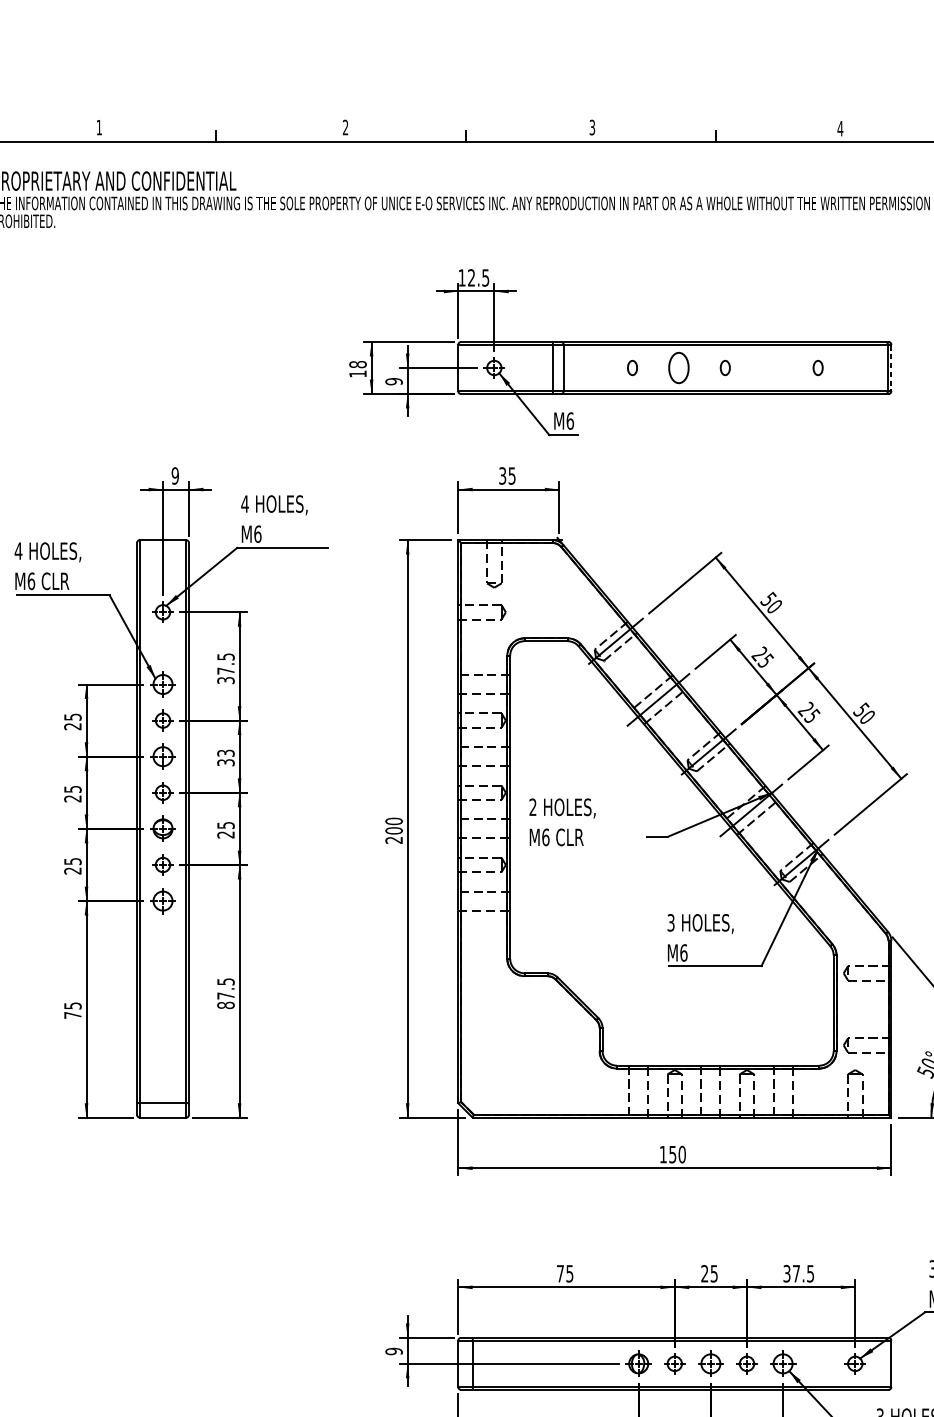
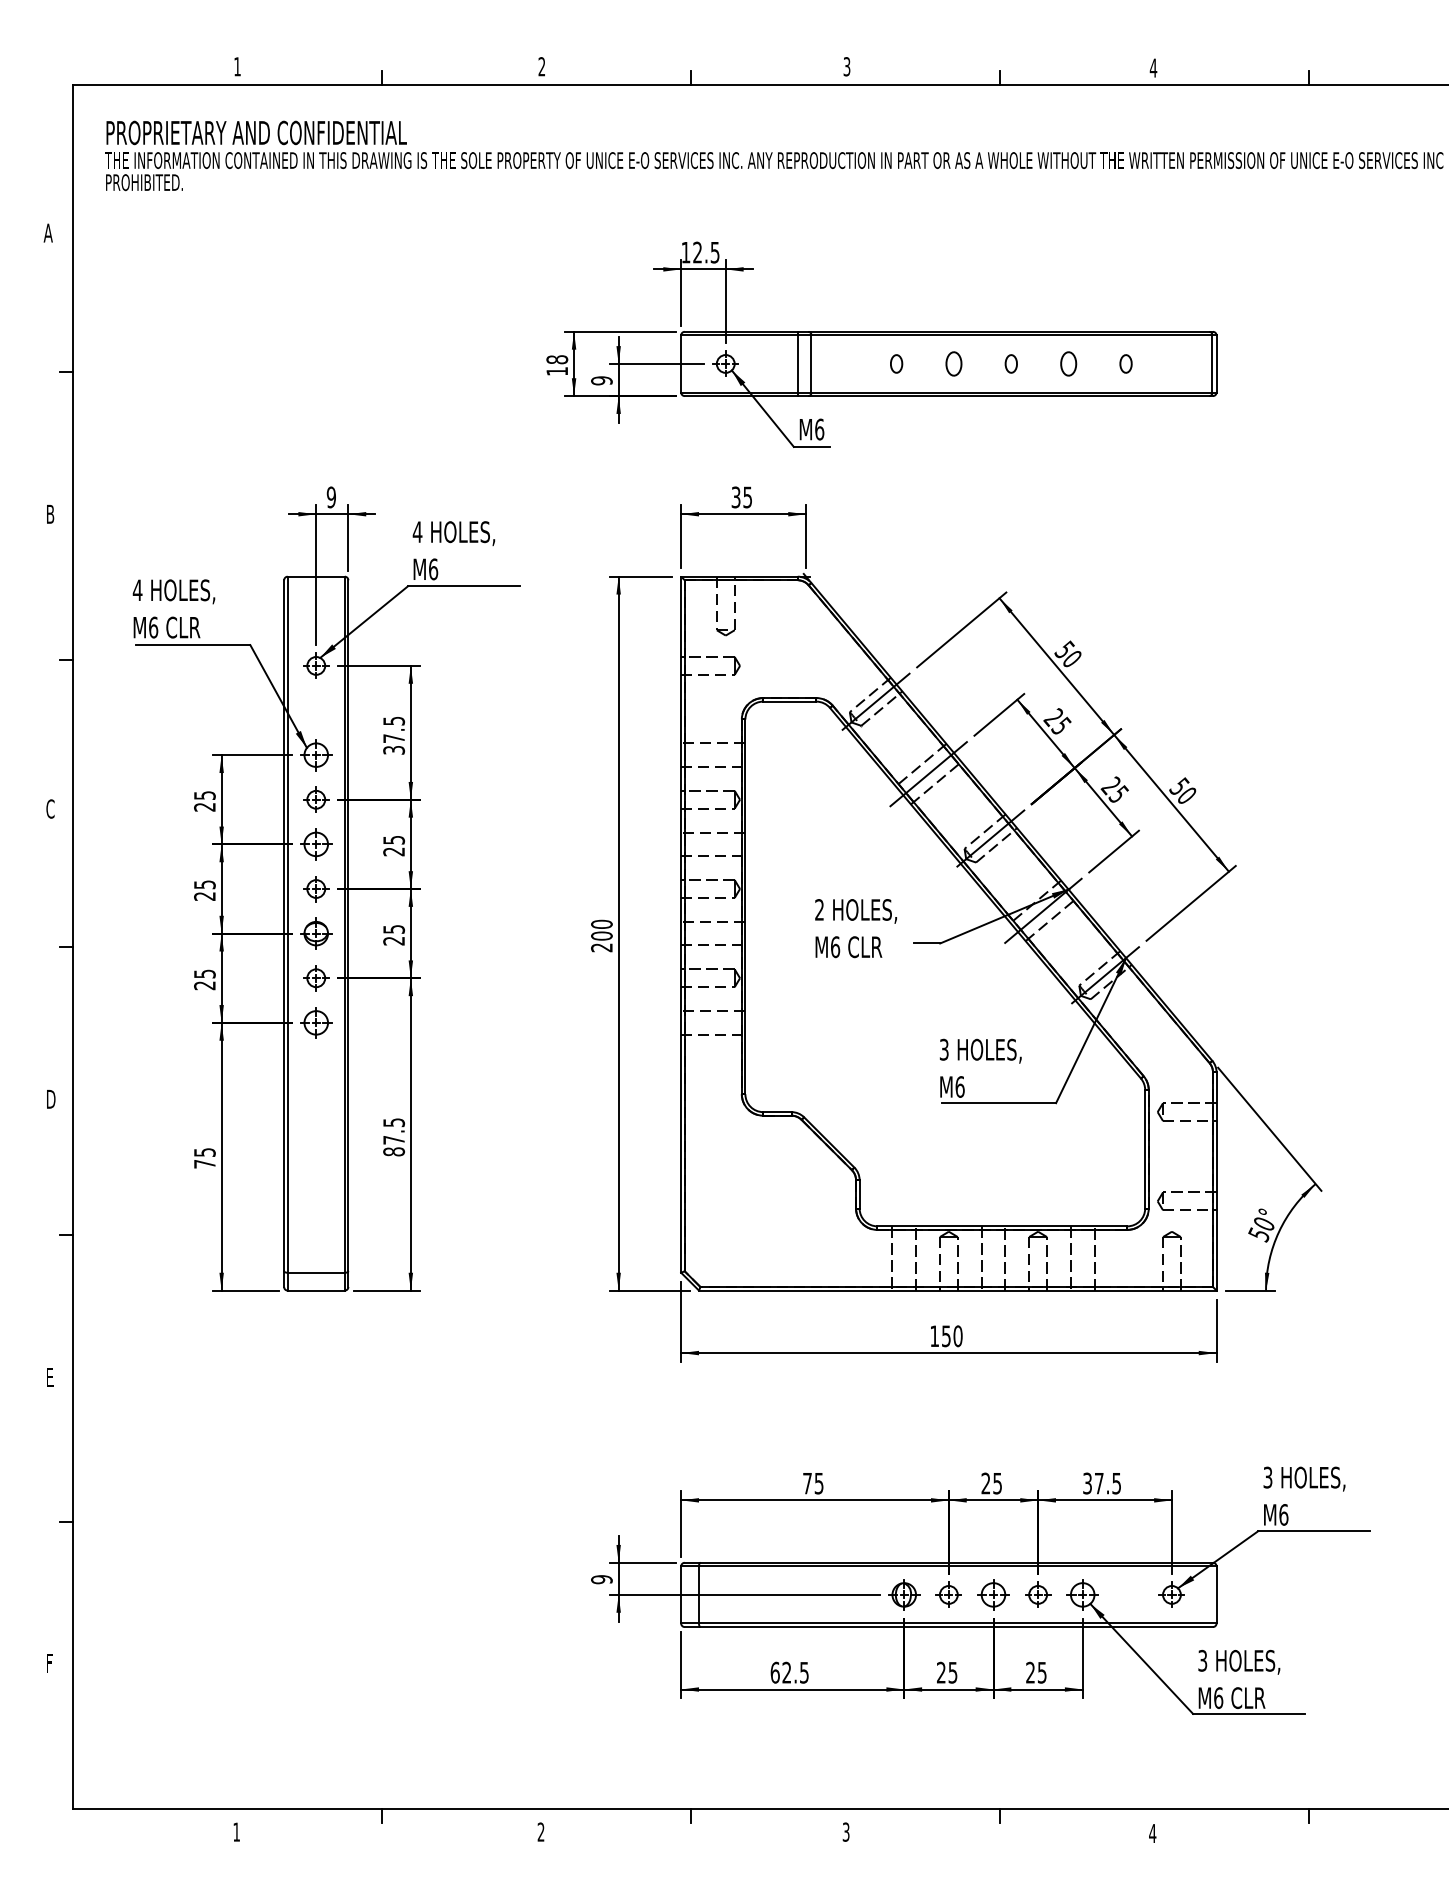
part: (678, 367) -> (953, 363), size x0.62
part: (771, 367) -> (1068, 363), added
line: (891, 367) -> (1216, 363), dashed -> solid
text: (226, 757) -> (394, 845), 33 -> 25
text: (562, 822) -> (855, 928), moved

